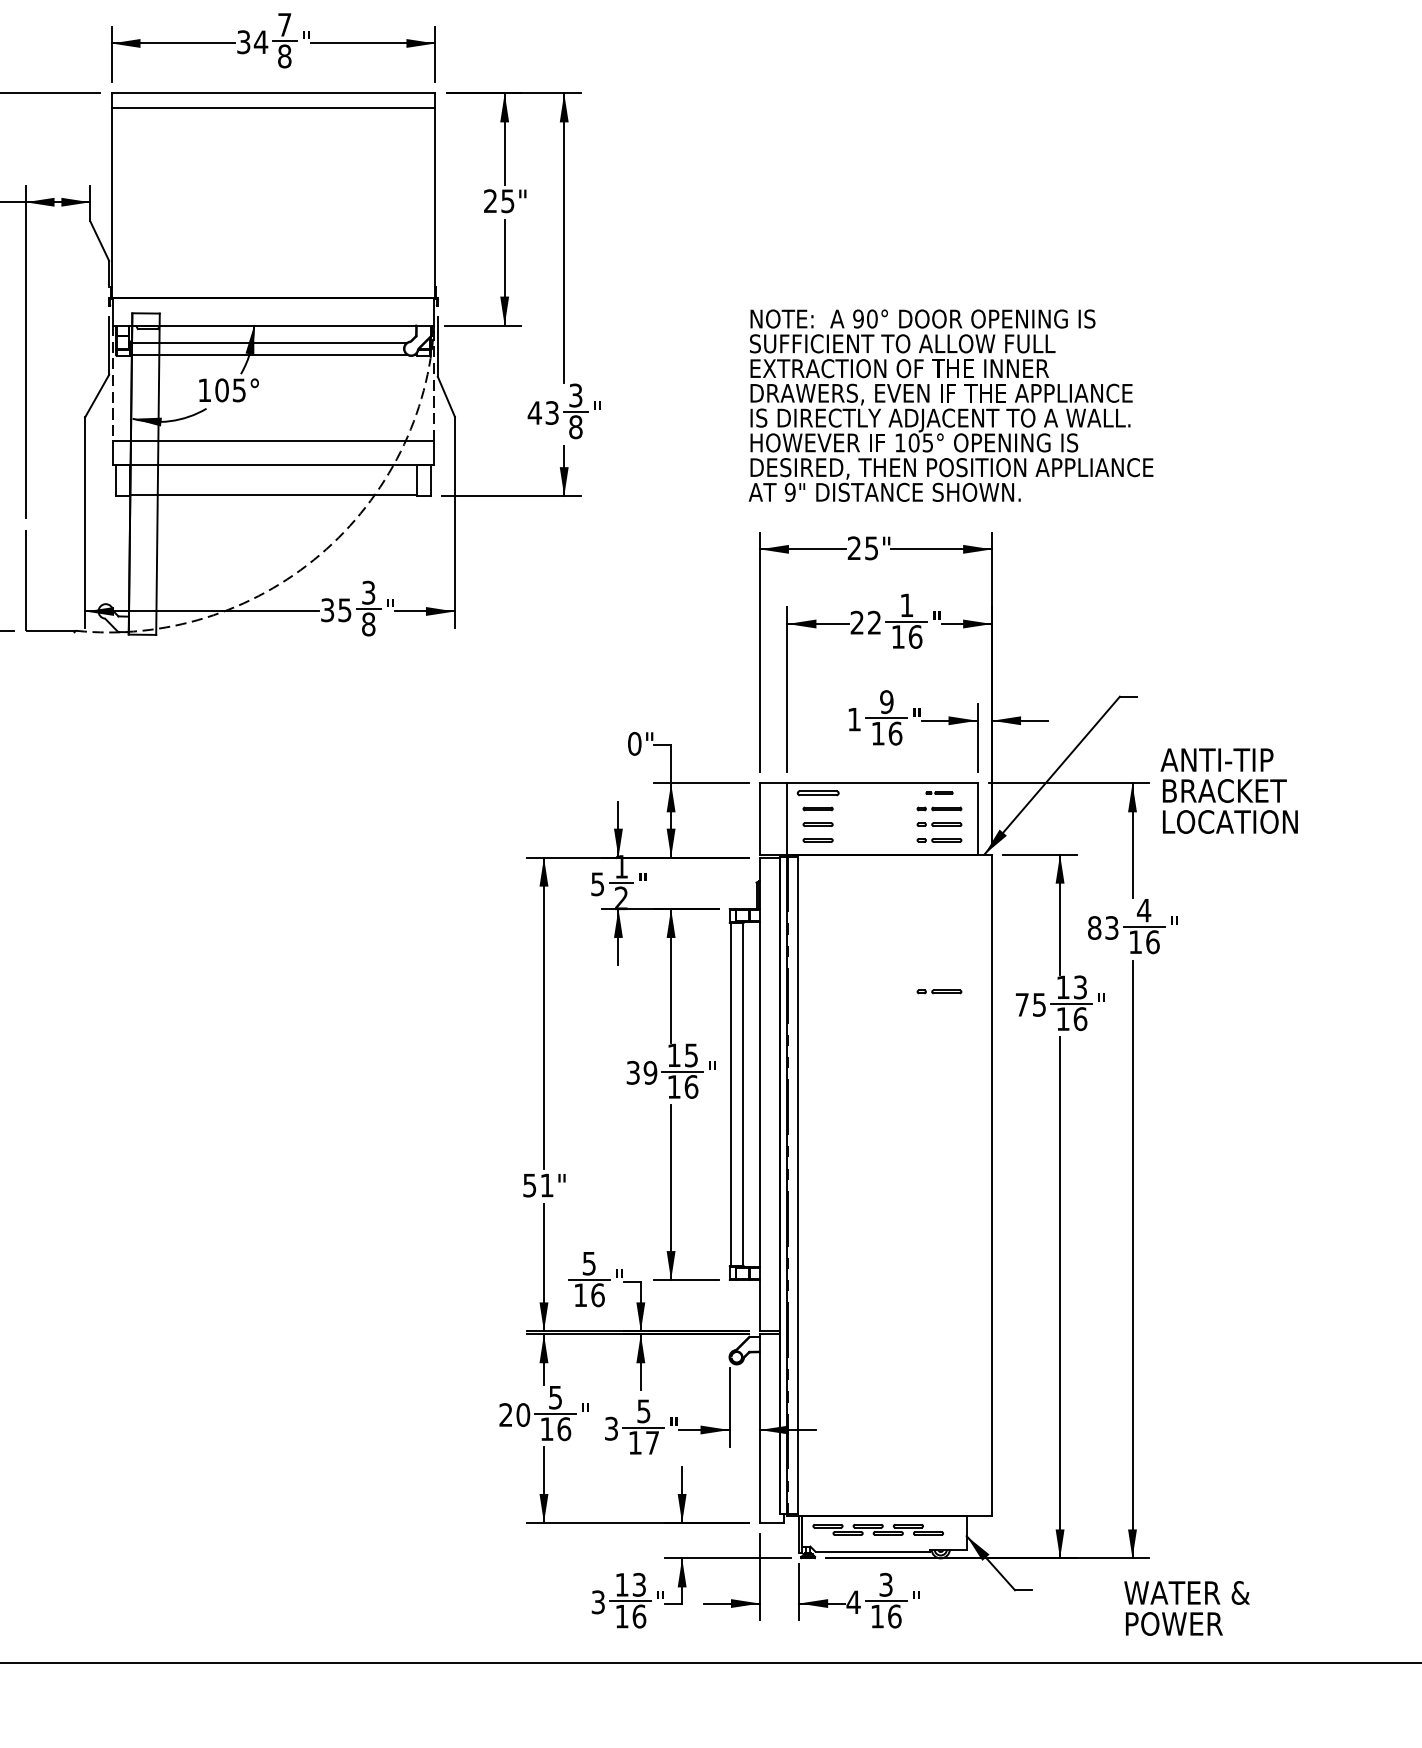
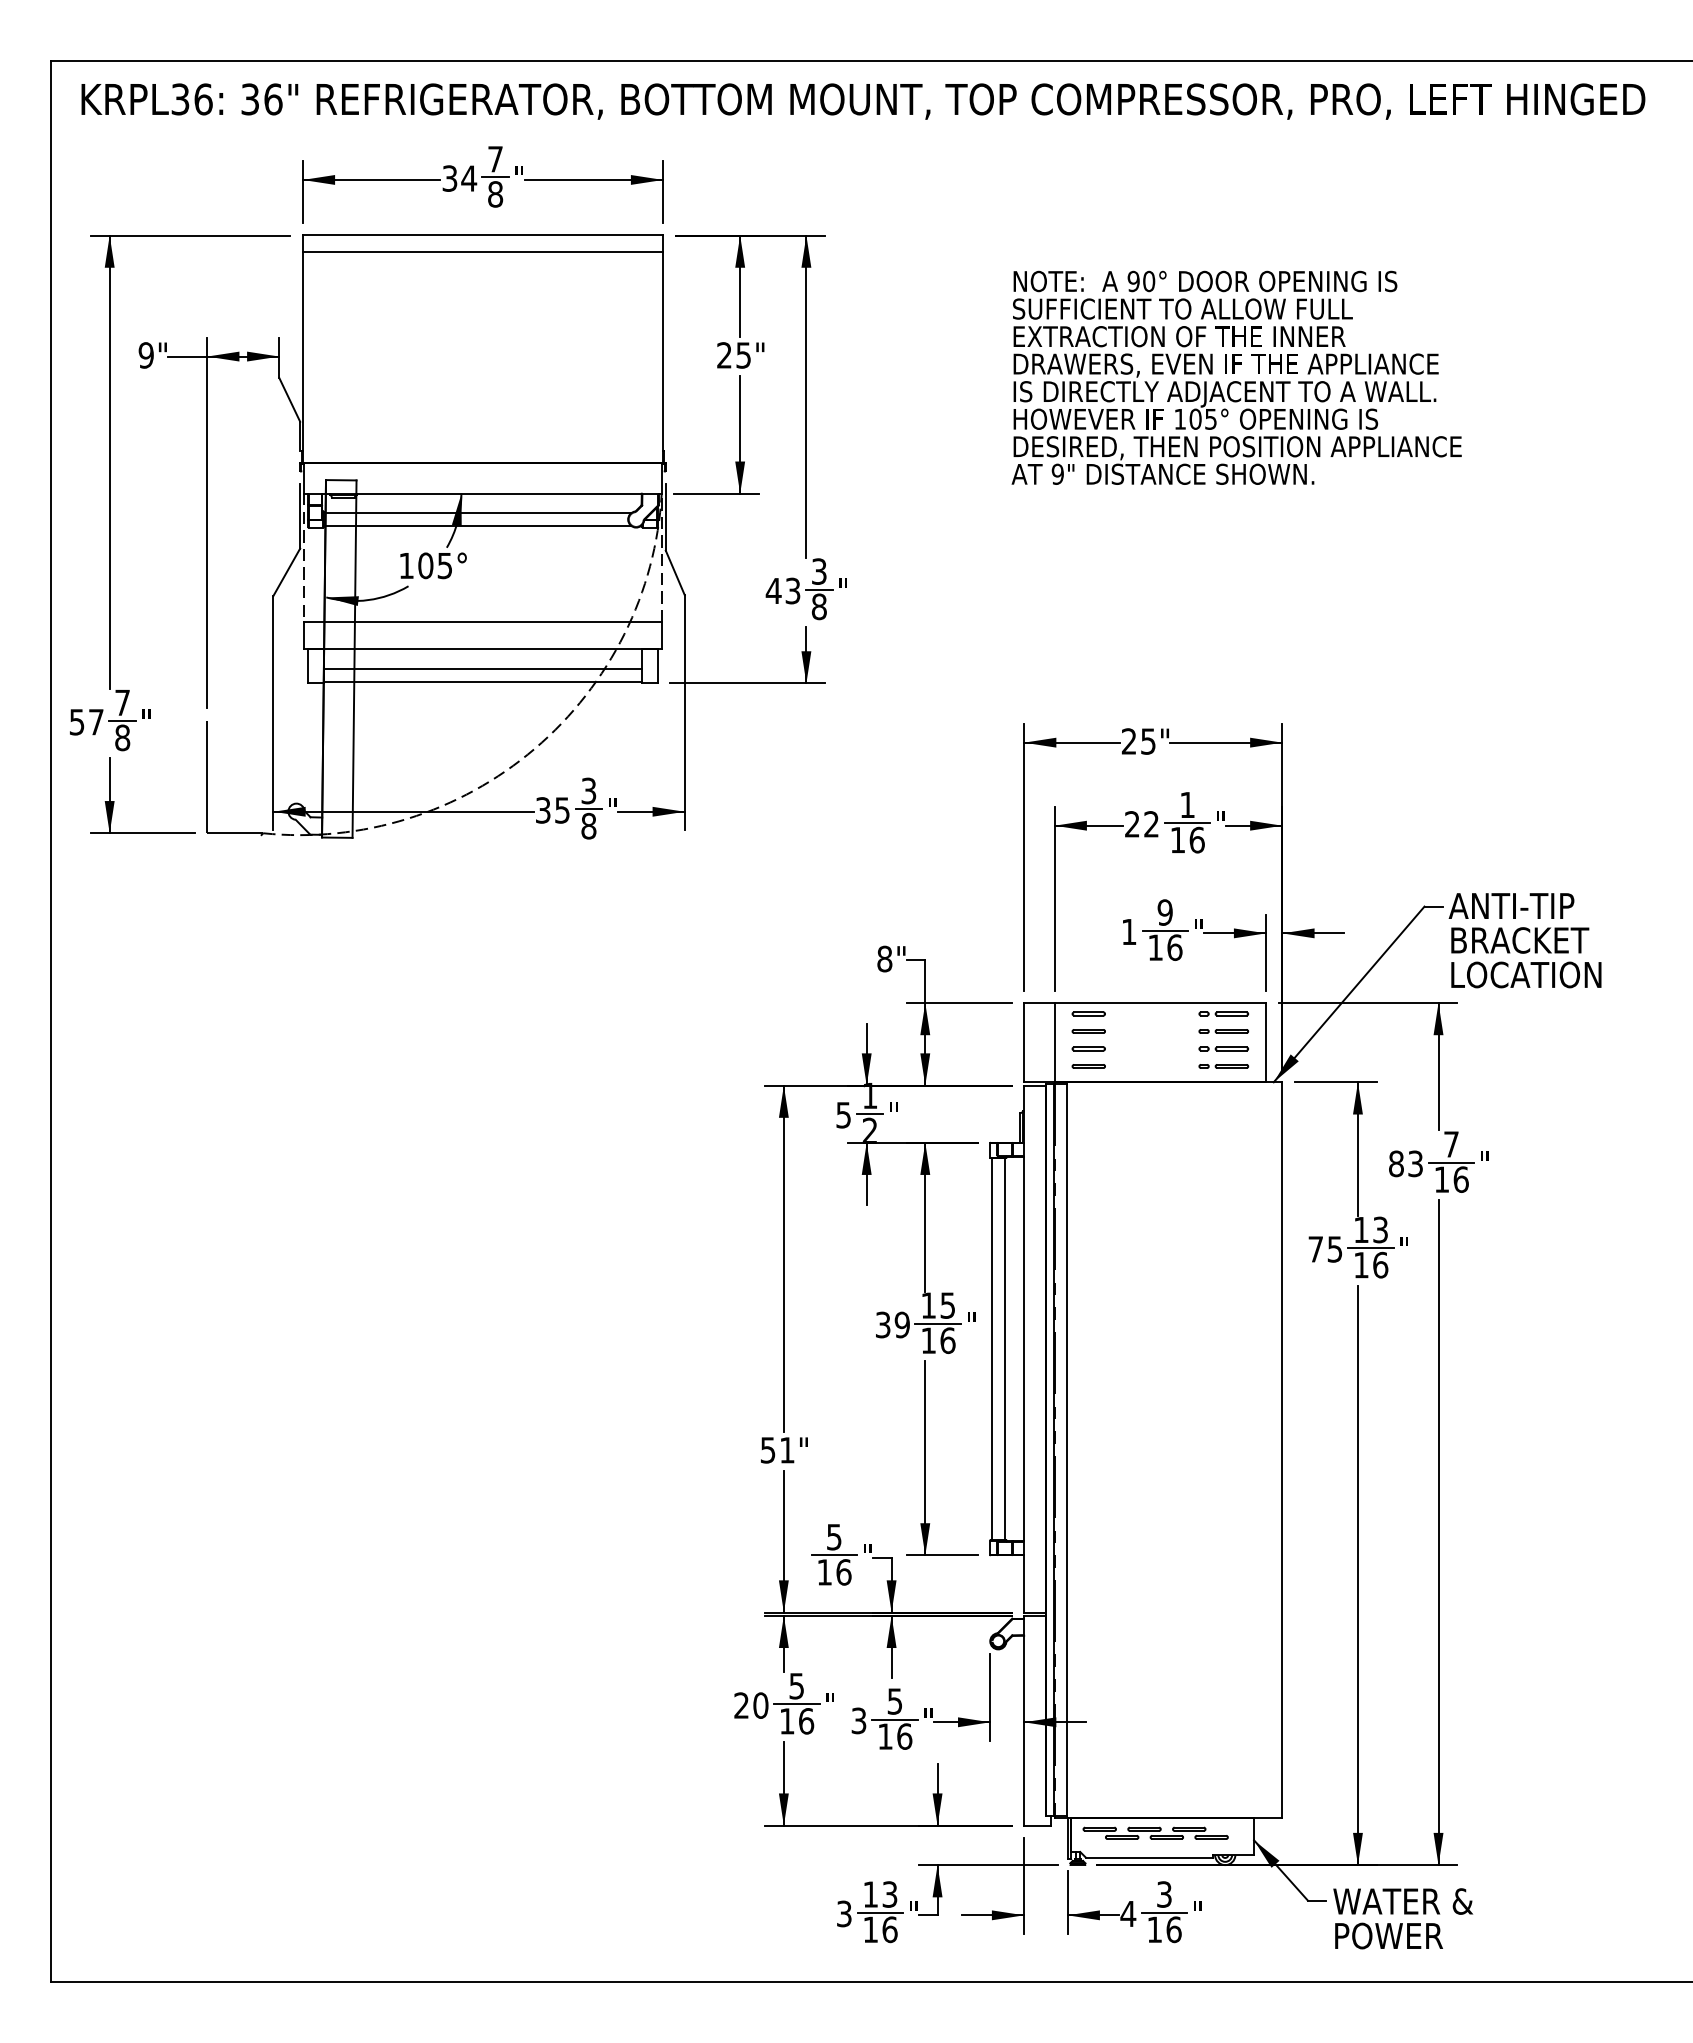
text: (950, 405) -> (1236, 377), moved
line: (273, 482) -> (482, 668), added
text: (634, 743) -> (884, 958), 0" -> 8"
text: (1228, 791) -> (1524, 940), moved
part: (817, 792) -> (1088, 1013), size x0.71
part: (939, 792) -> (1223, 1013), size x1.67
text: (1144, 910) -> (1451, 1144), 4 -> 7
part: (939, 991) -> (1223, 1234), removed
text: (652, 1442) -> (904, 1736), 17 -> 16
text: (1187, 1608) -> (1403, 1918), moved

